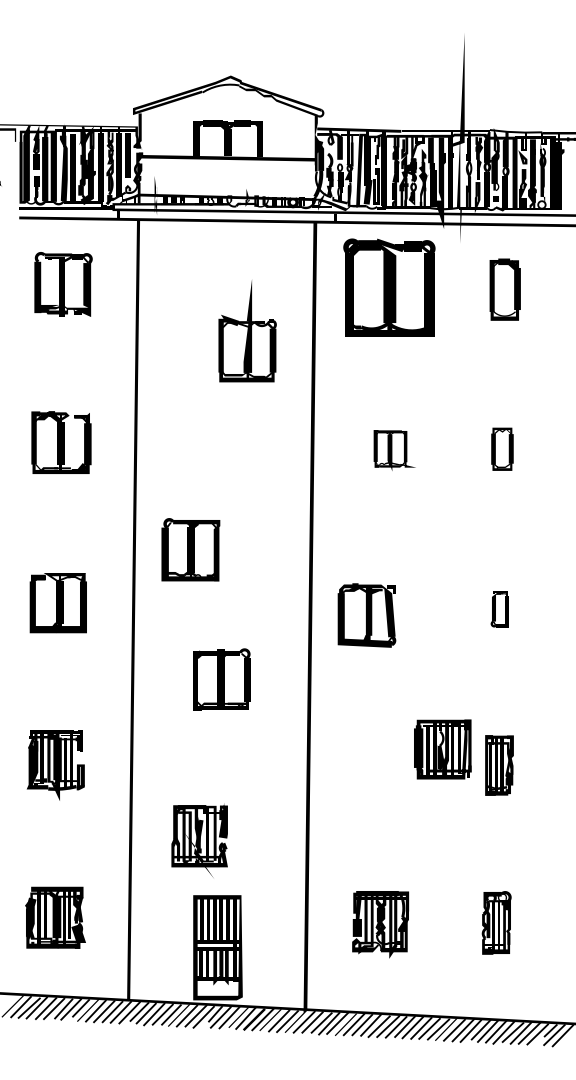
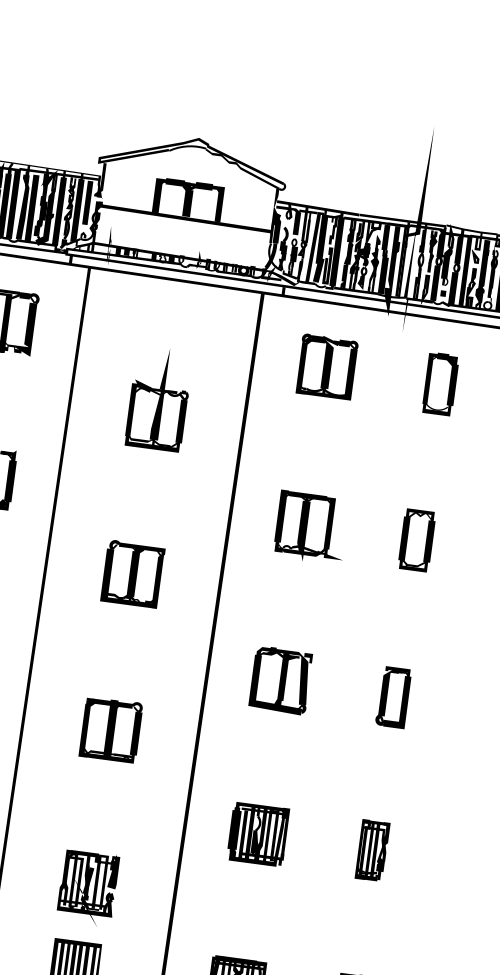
part: (388, 287) -> (326, 366), size x0.62
part: (247, 331) -> (158, 399), moved
part: (502, 449) -> (416, 540), size x1.43
part: (394, 450) -> (310, 527), size x1.67
part: (190, 549) -> (132, 573), moved
part: (499, 609) -> (393, 697), size x1.67
part: (366, 615) -> (280, 680), moved
part: (442, 749) -> (257, 834), moved
part: (199, 840) -> (87, 887), moved

